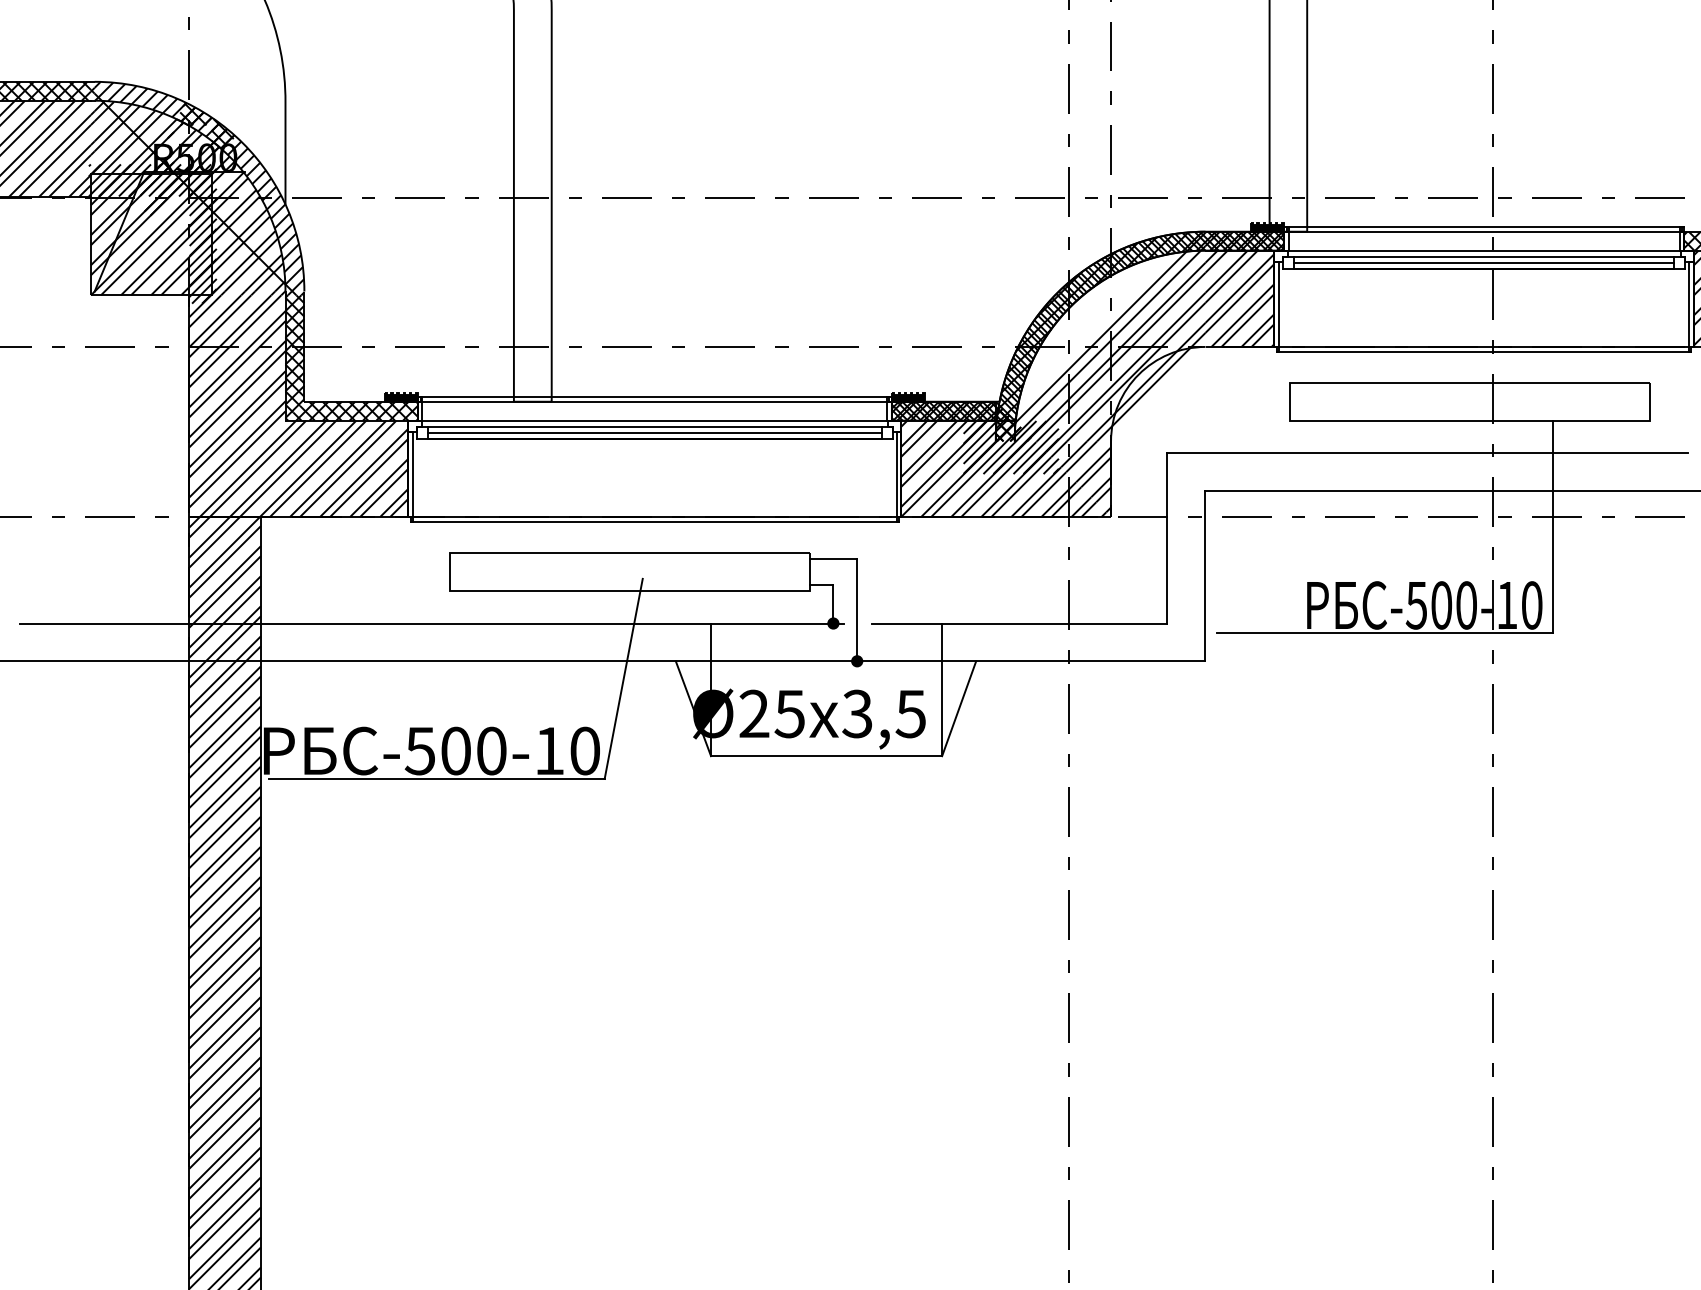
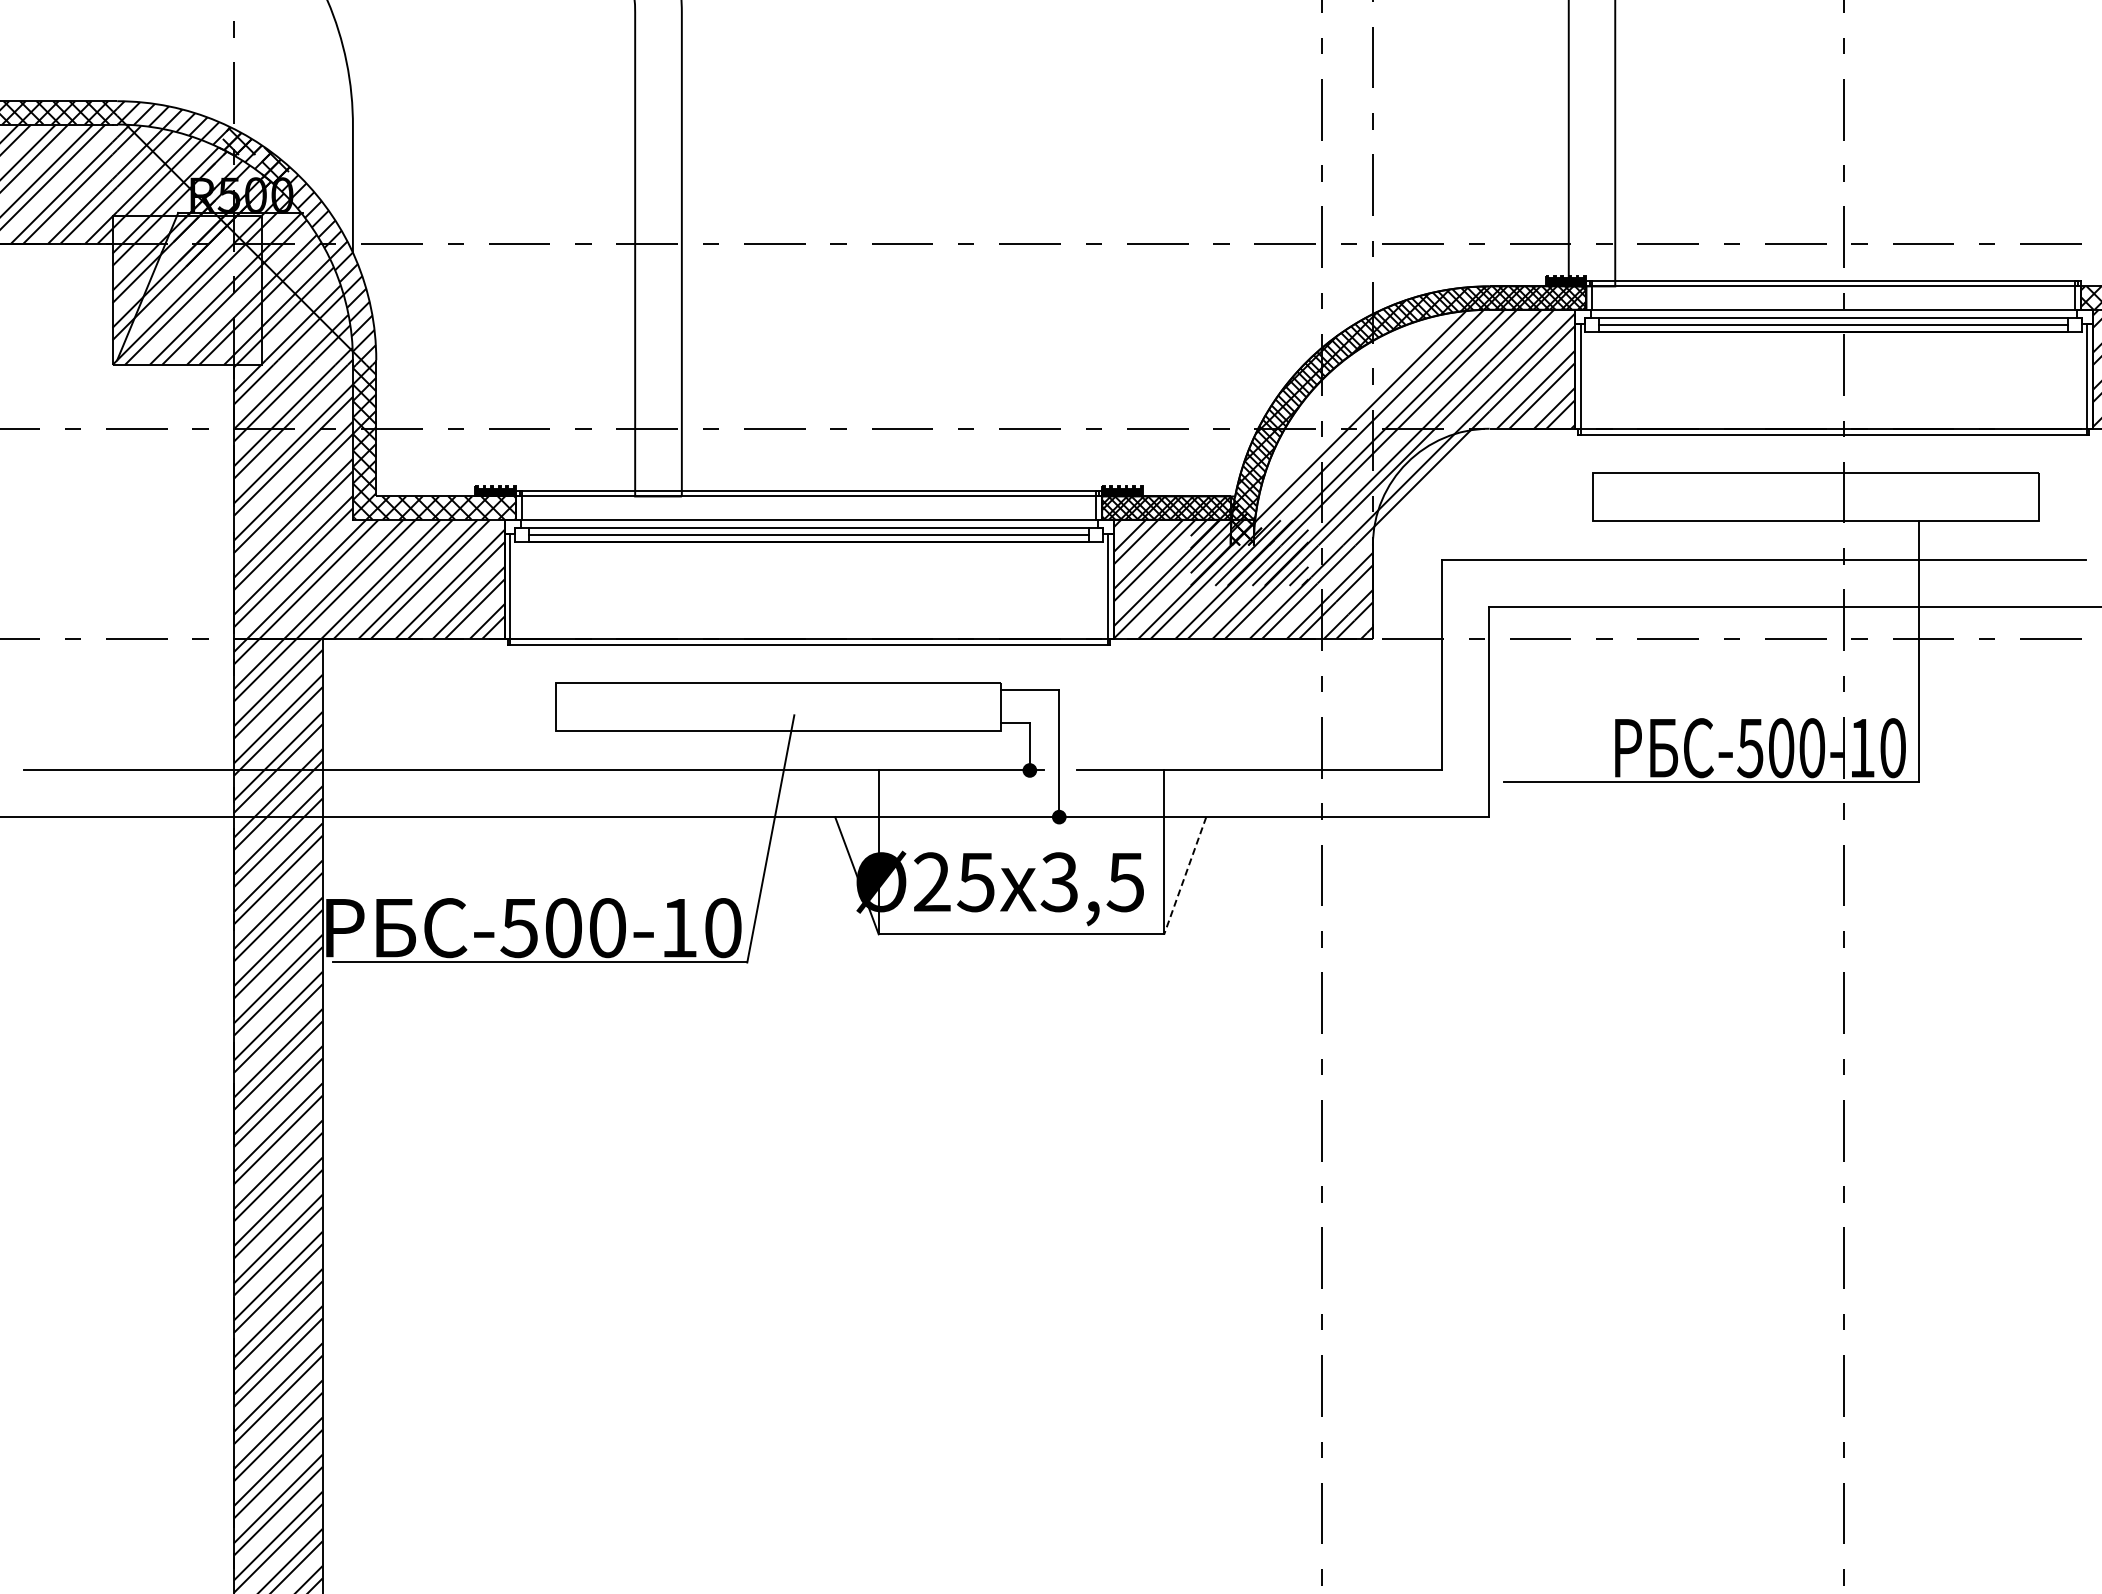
hatch: (153, 234) -> (189, 289), removed
line: (959, 709) -> (1185, 876), solid -> dashed

